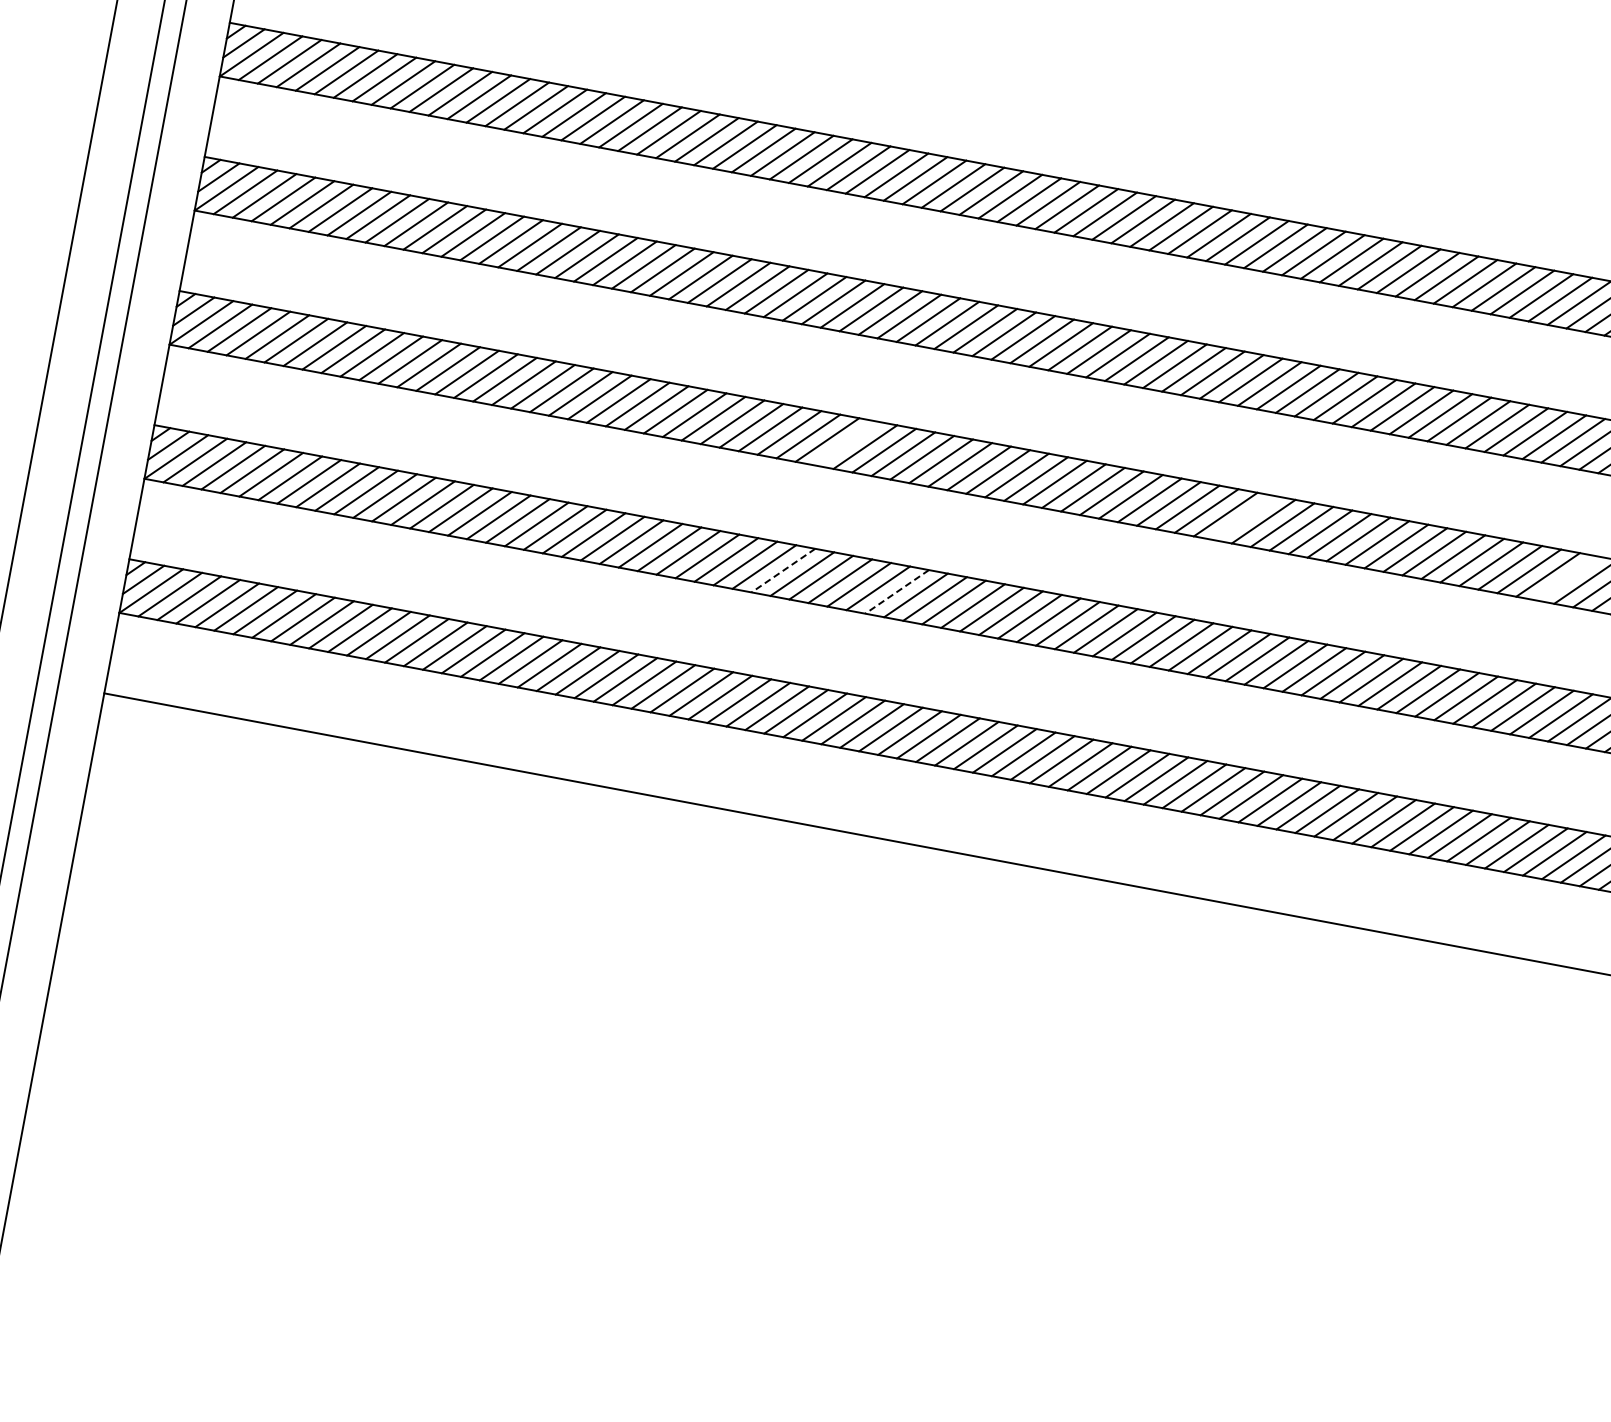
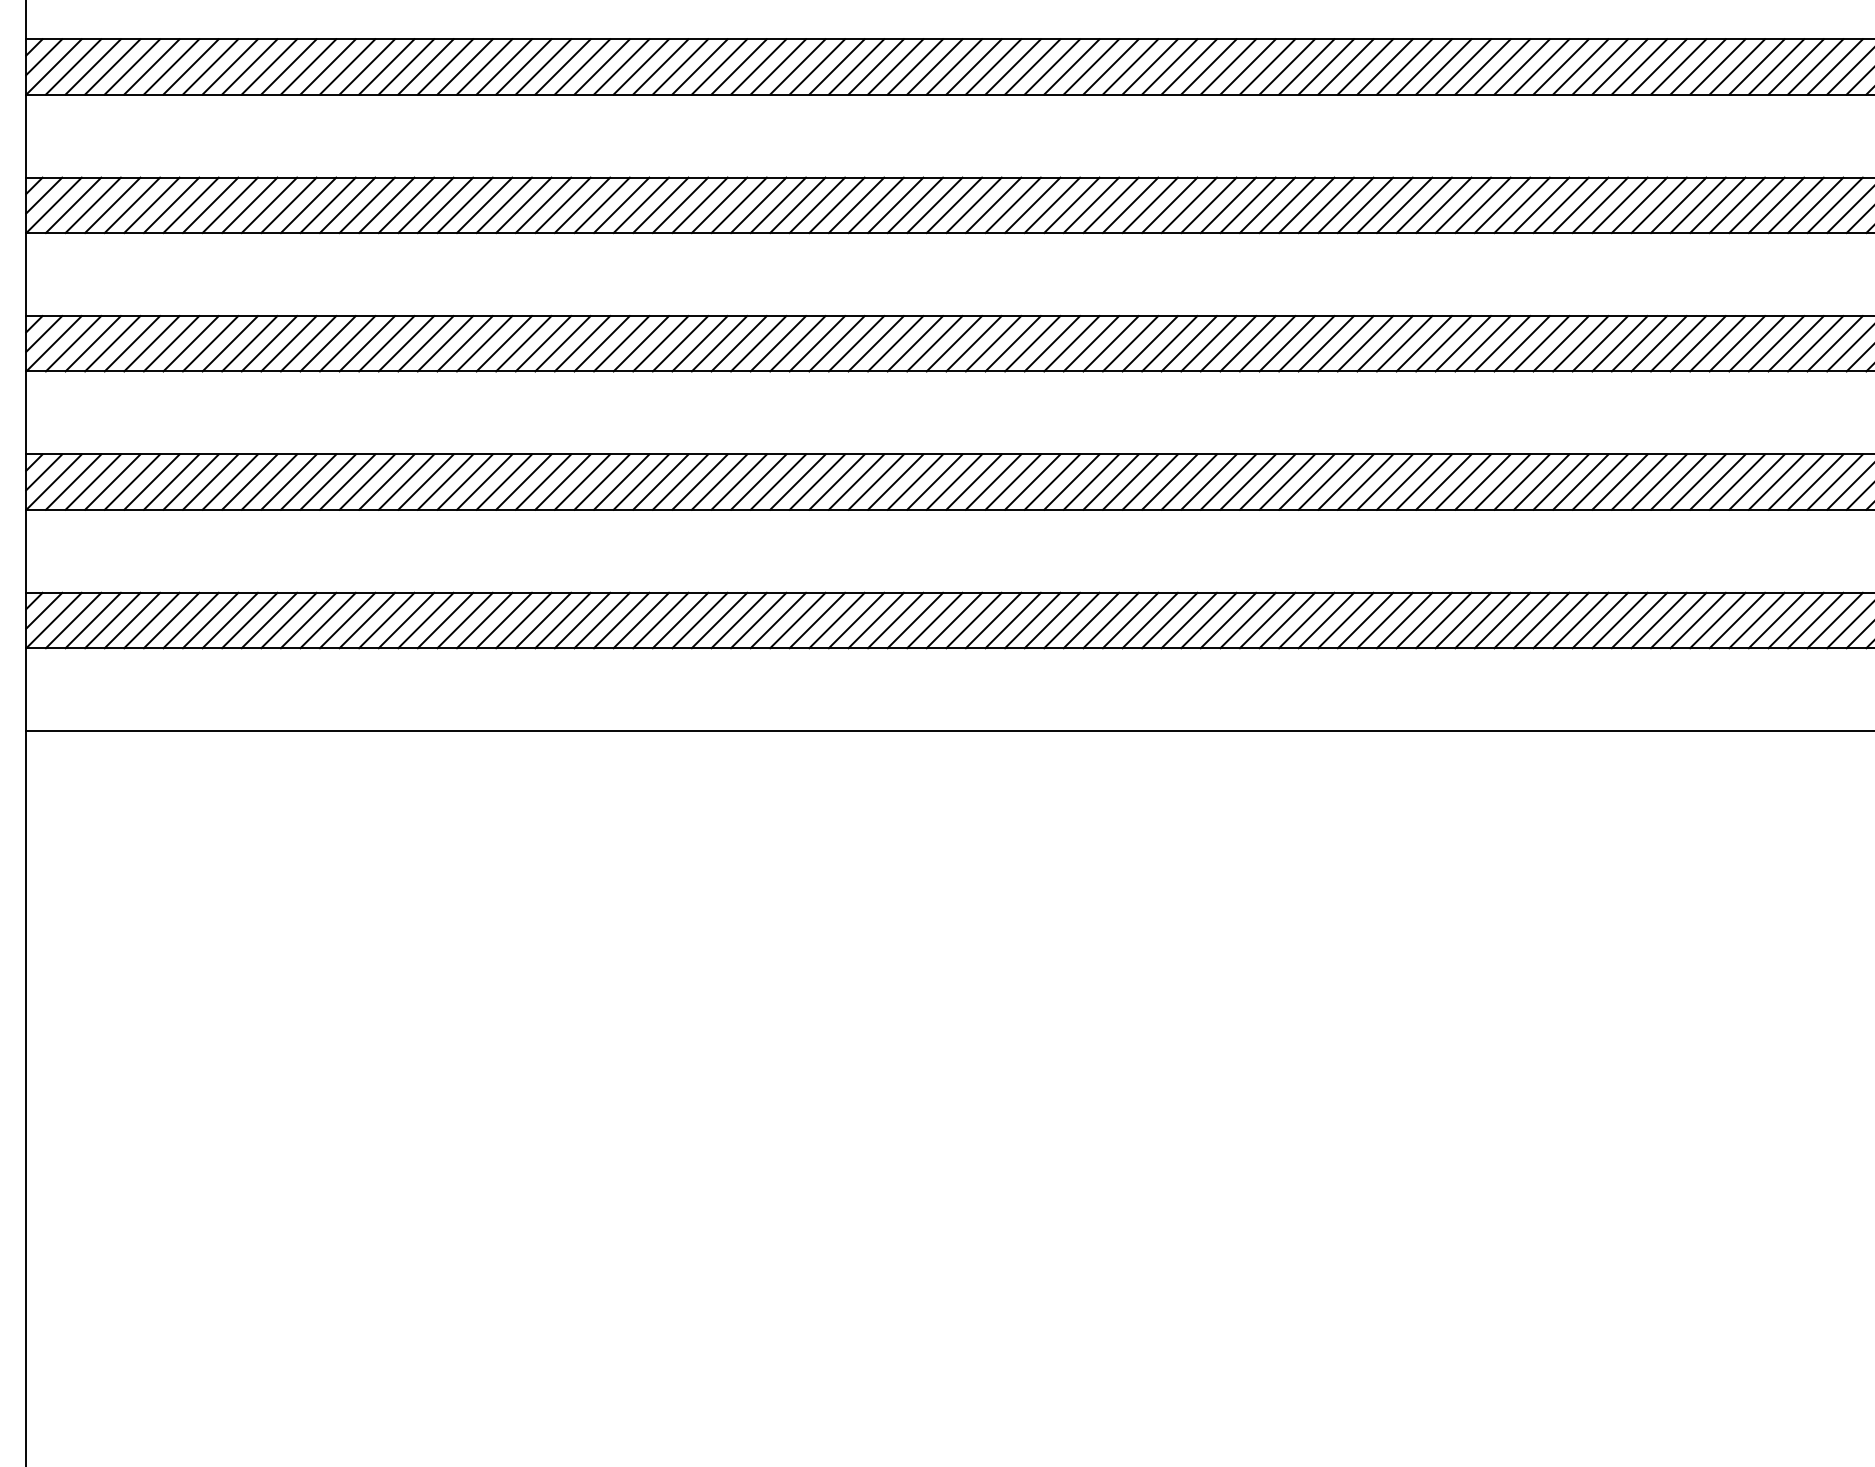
line: (846, 443) -> (719, 343), added
line: (1244, 517) -> (1130, 343), added
line: (783, 570) -> (680, 482), dashed -> solid
line: (1567, 578) -> (1463, 343), added
line: (896, 592) -> (797, 482), dashed -> solid

